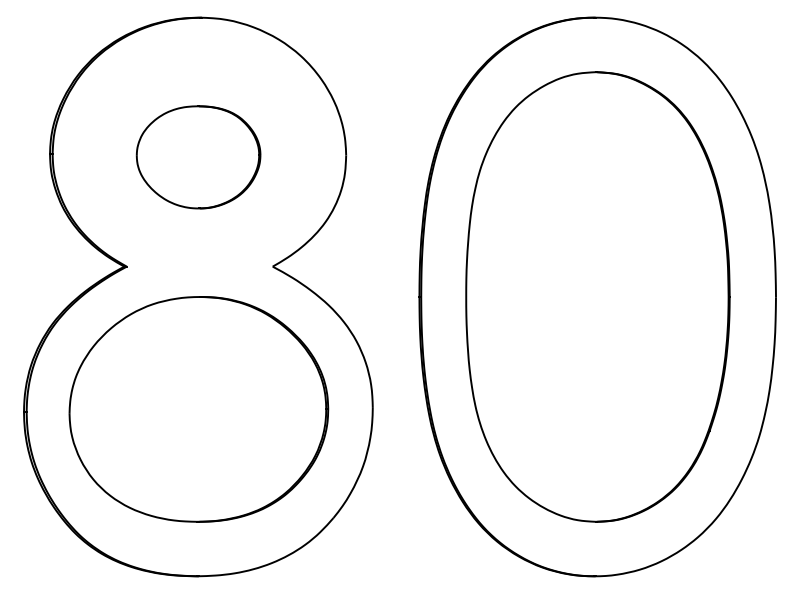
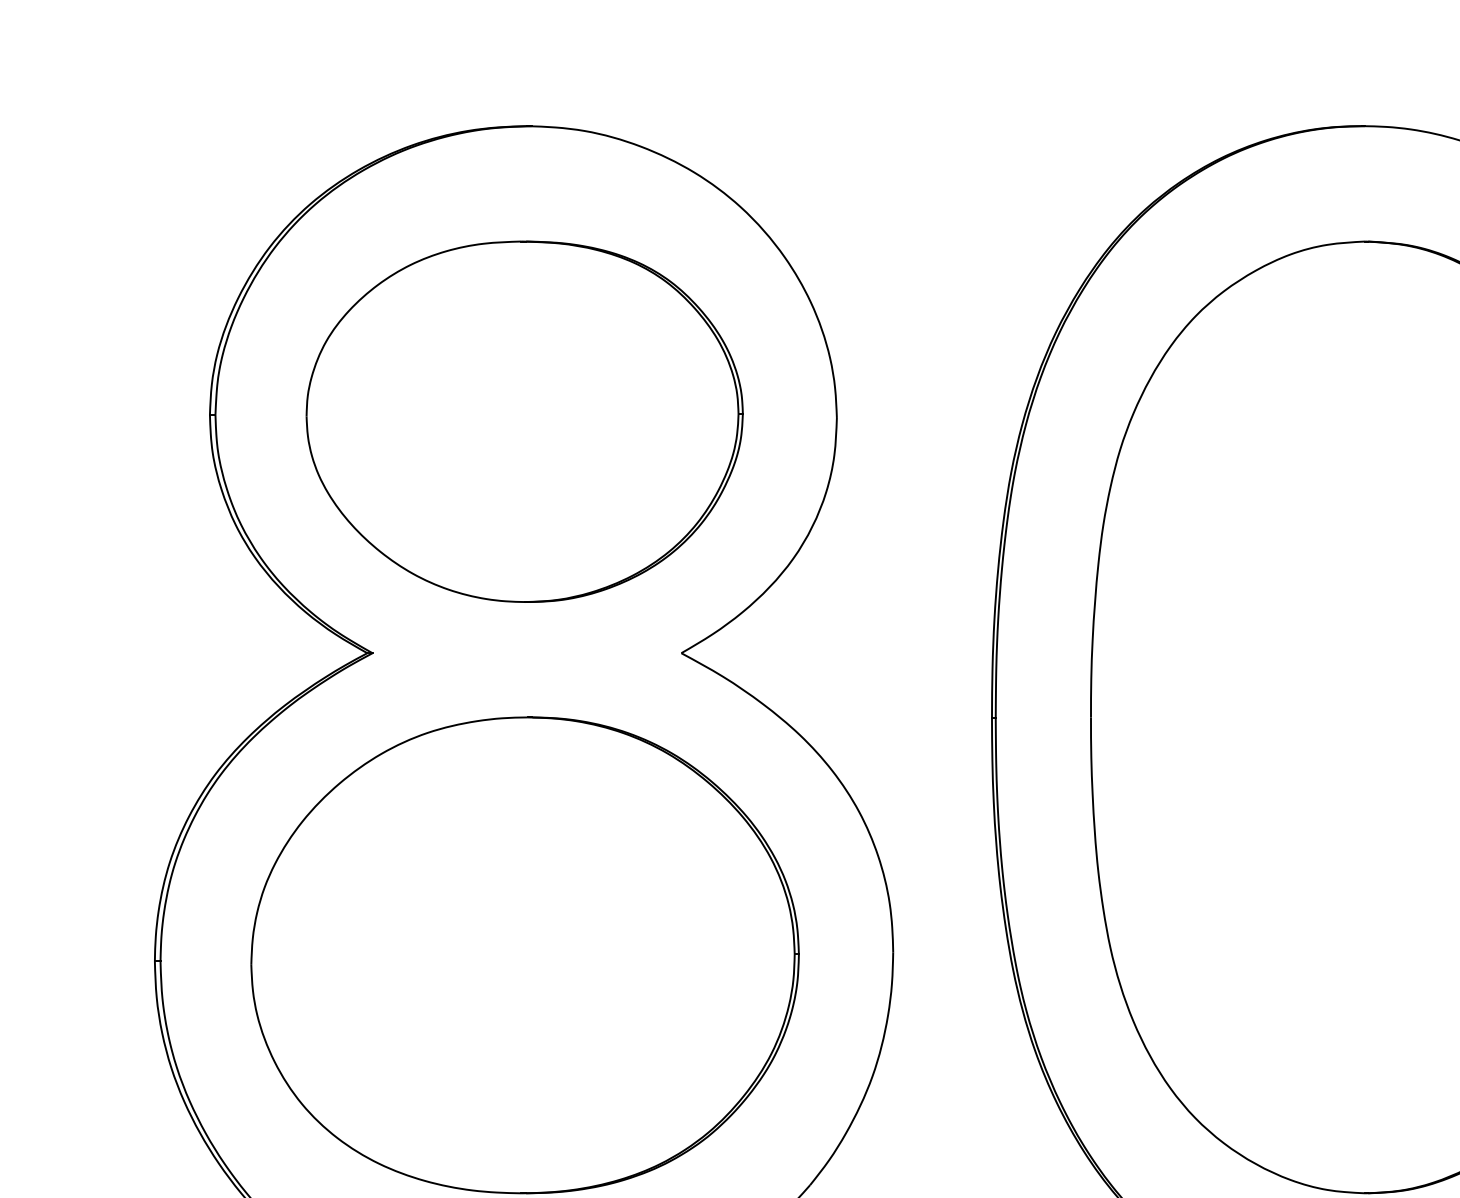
part: (198, 157) -> (524, 422), size x1.67

